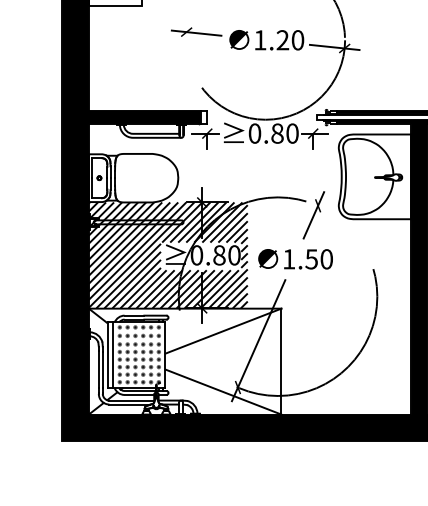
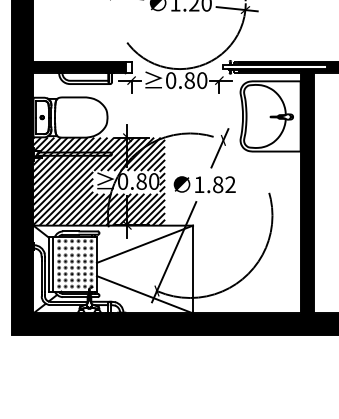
text: (318, 259) -> (223, 184), 1.50 -> 1.82

